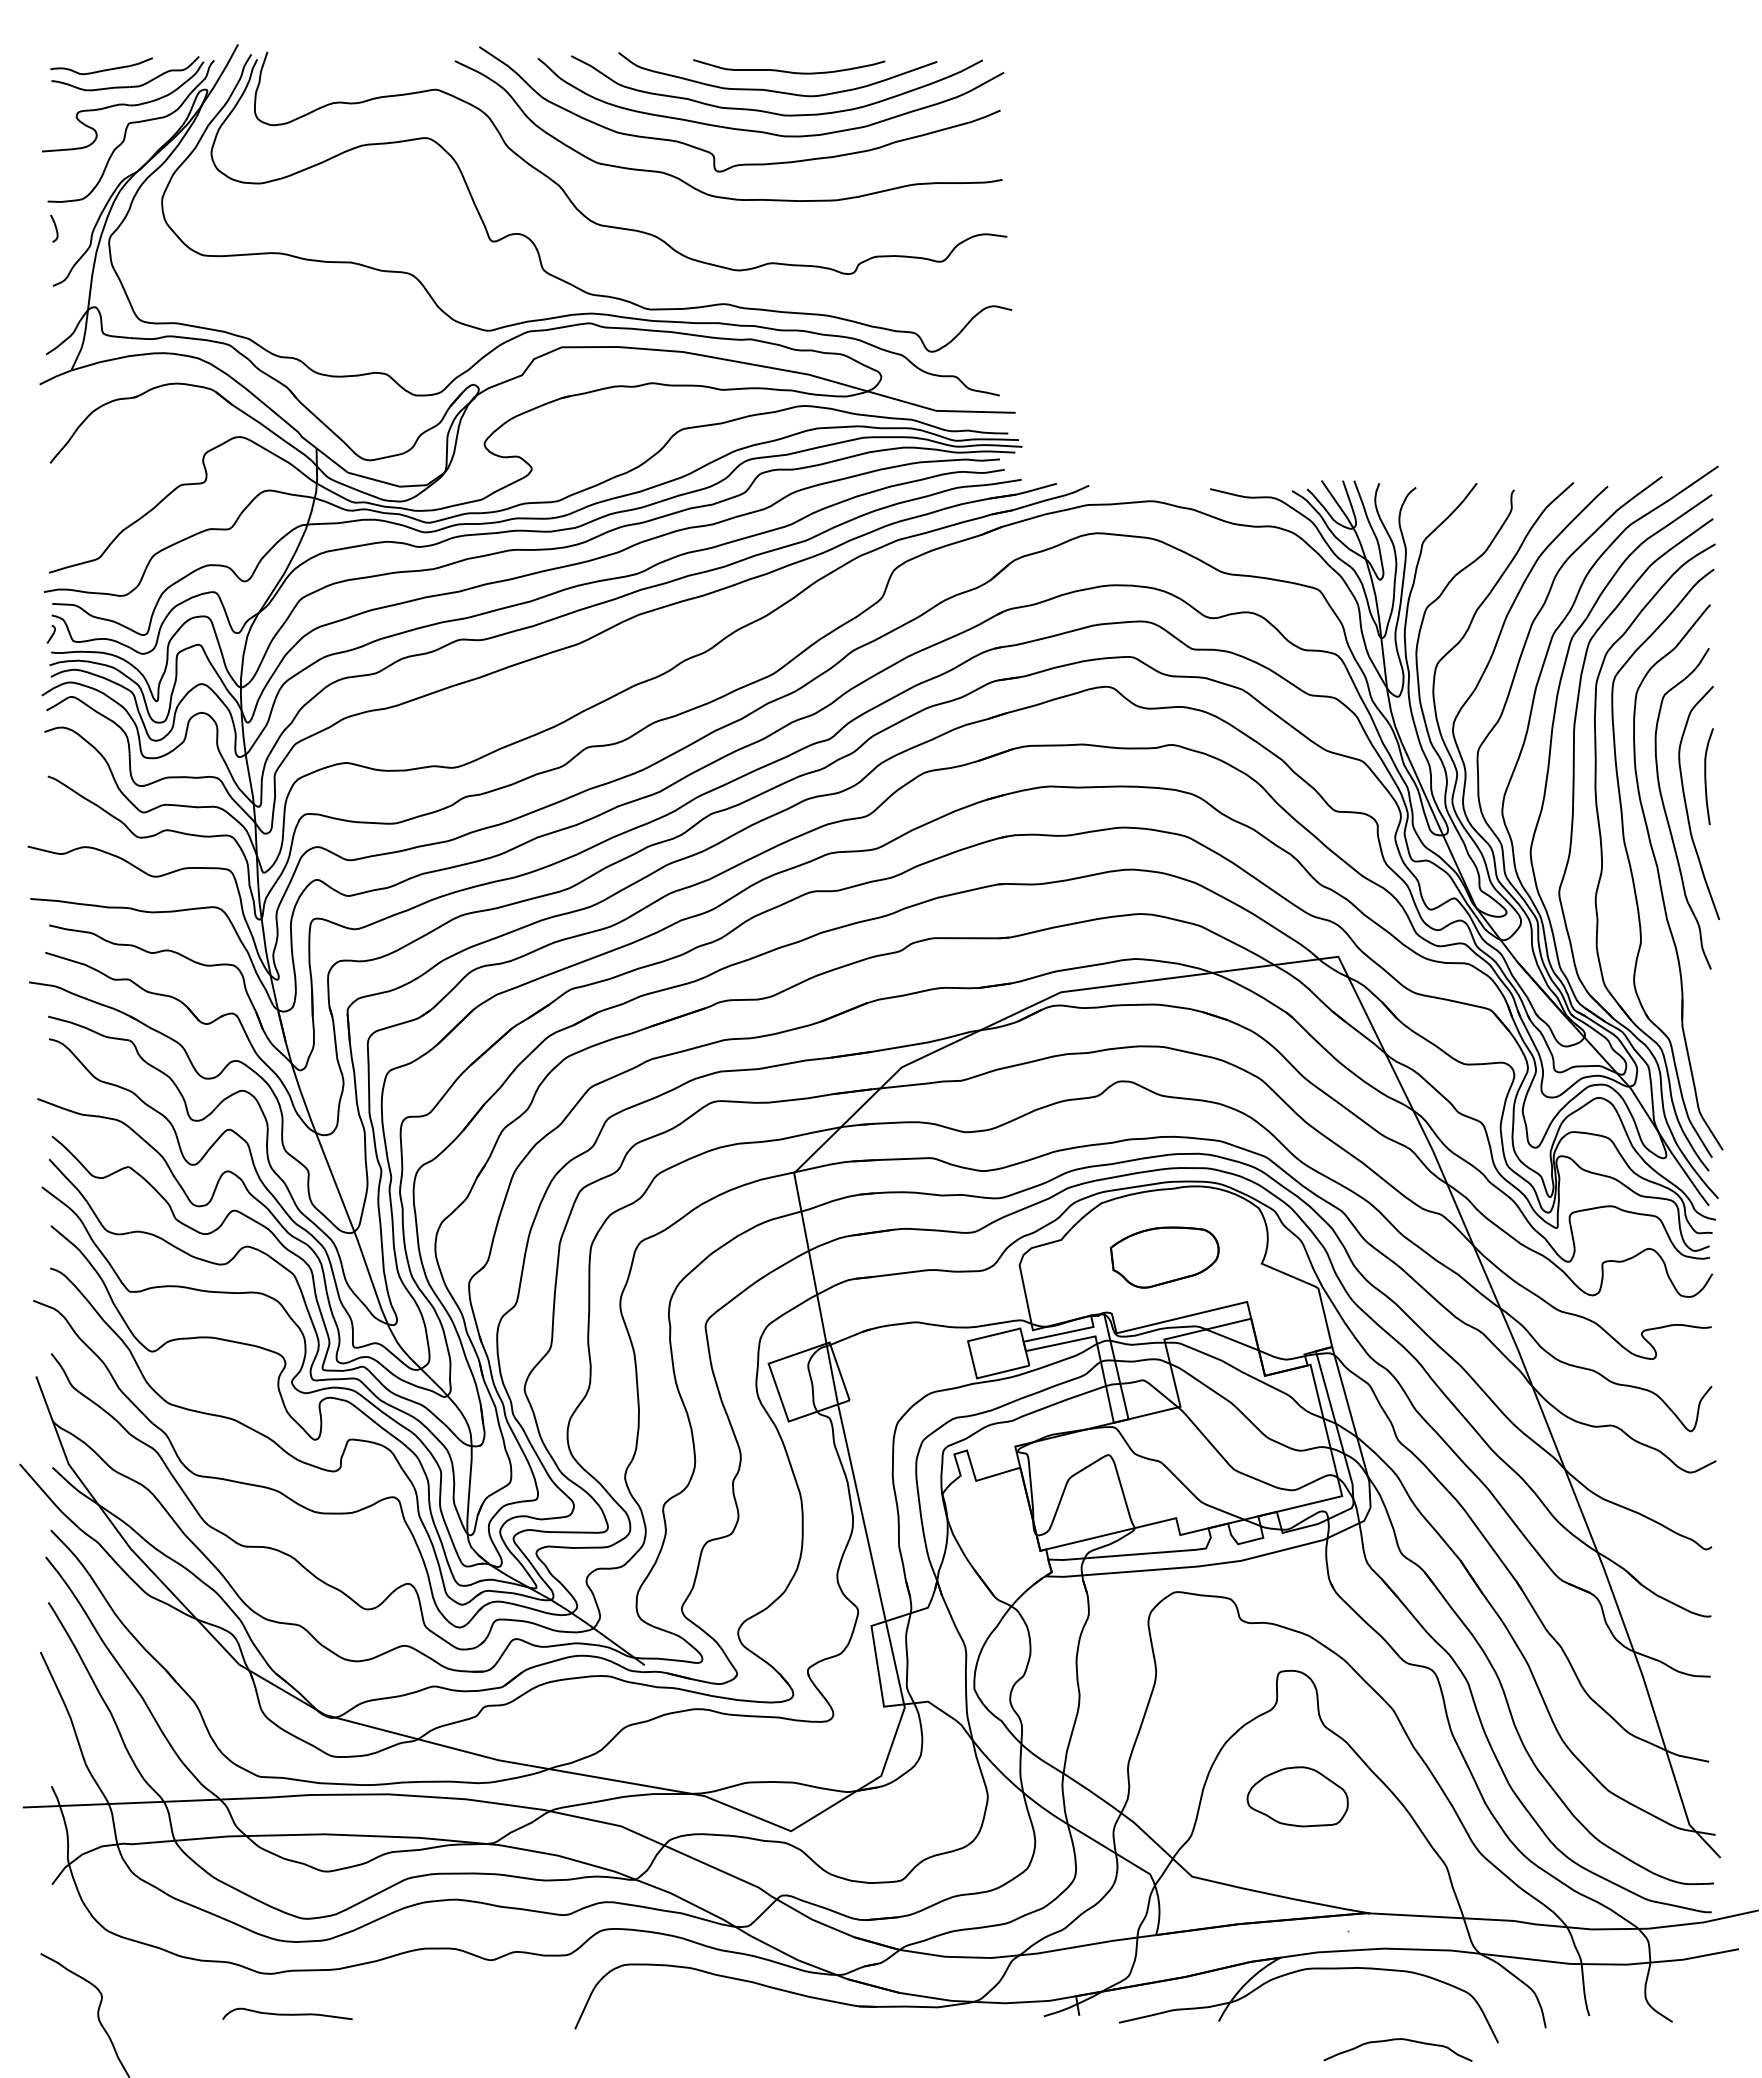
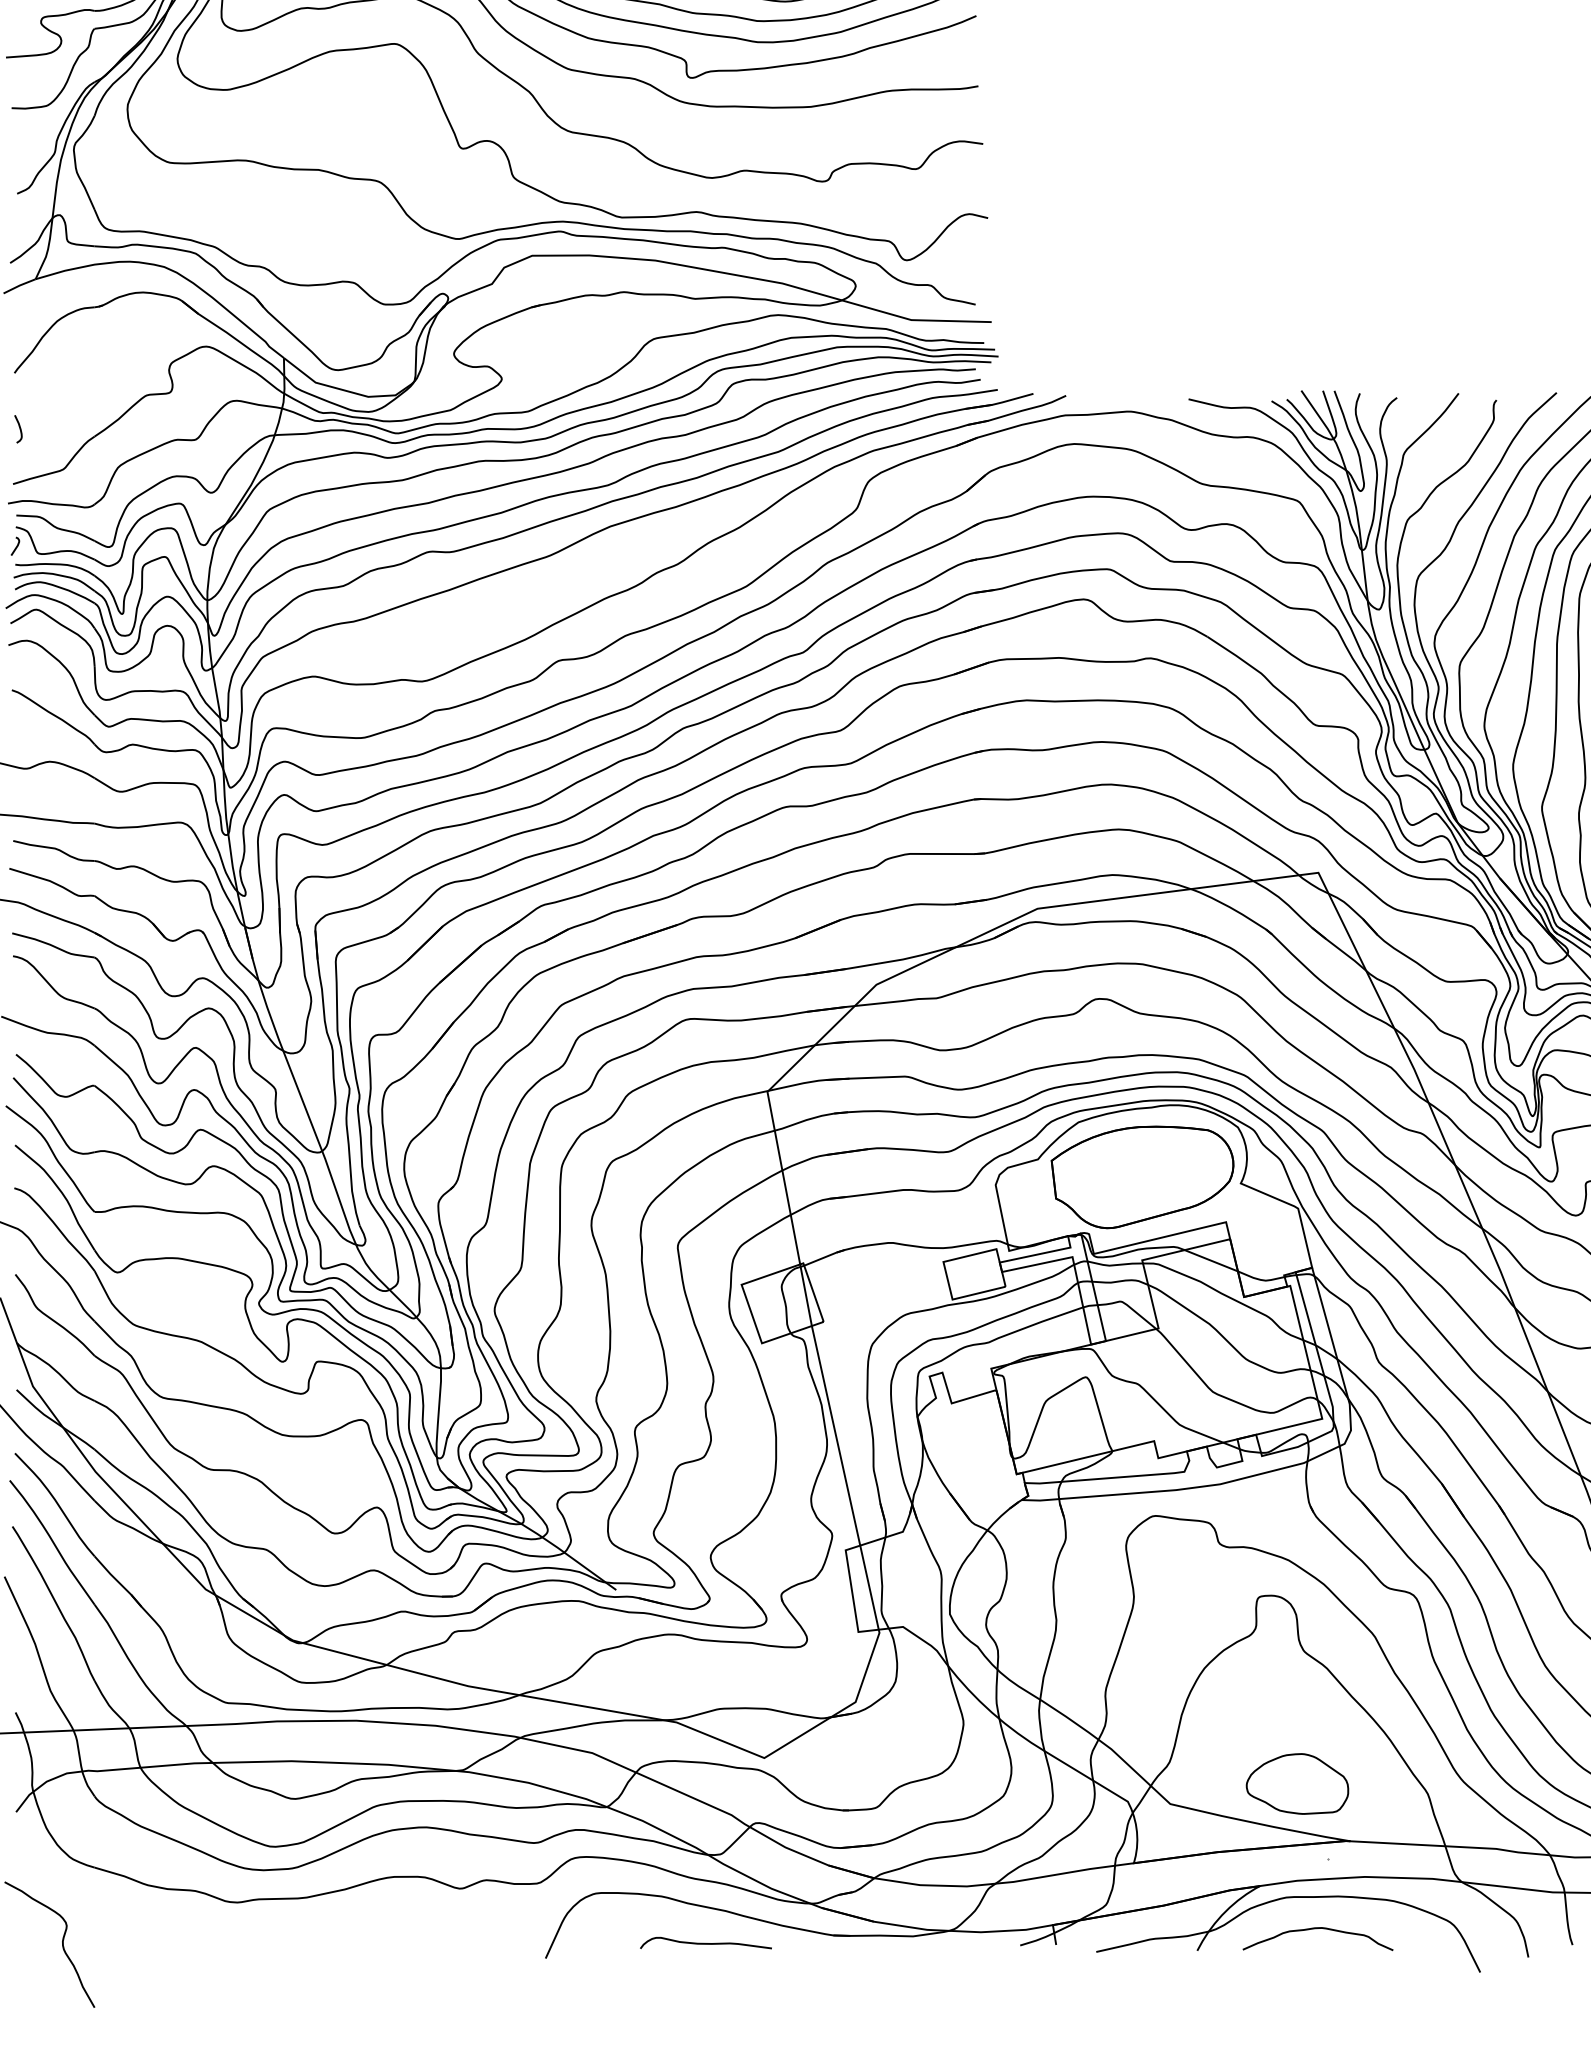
curve: (55, 228) -> (19, 429), moved
part: (1164, 1257) -> (1142, 1177), size x1.67
part: (1297, 1796) -> (1297, 1783), moved
curve: (287, 2013) -> (706, 1942), moved
curve: (1397, 2040) -> (1317, 1929), moved

